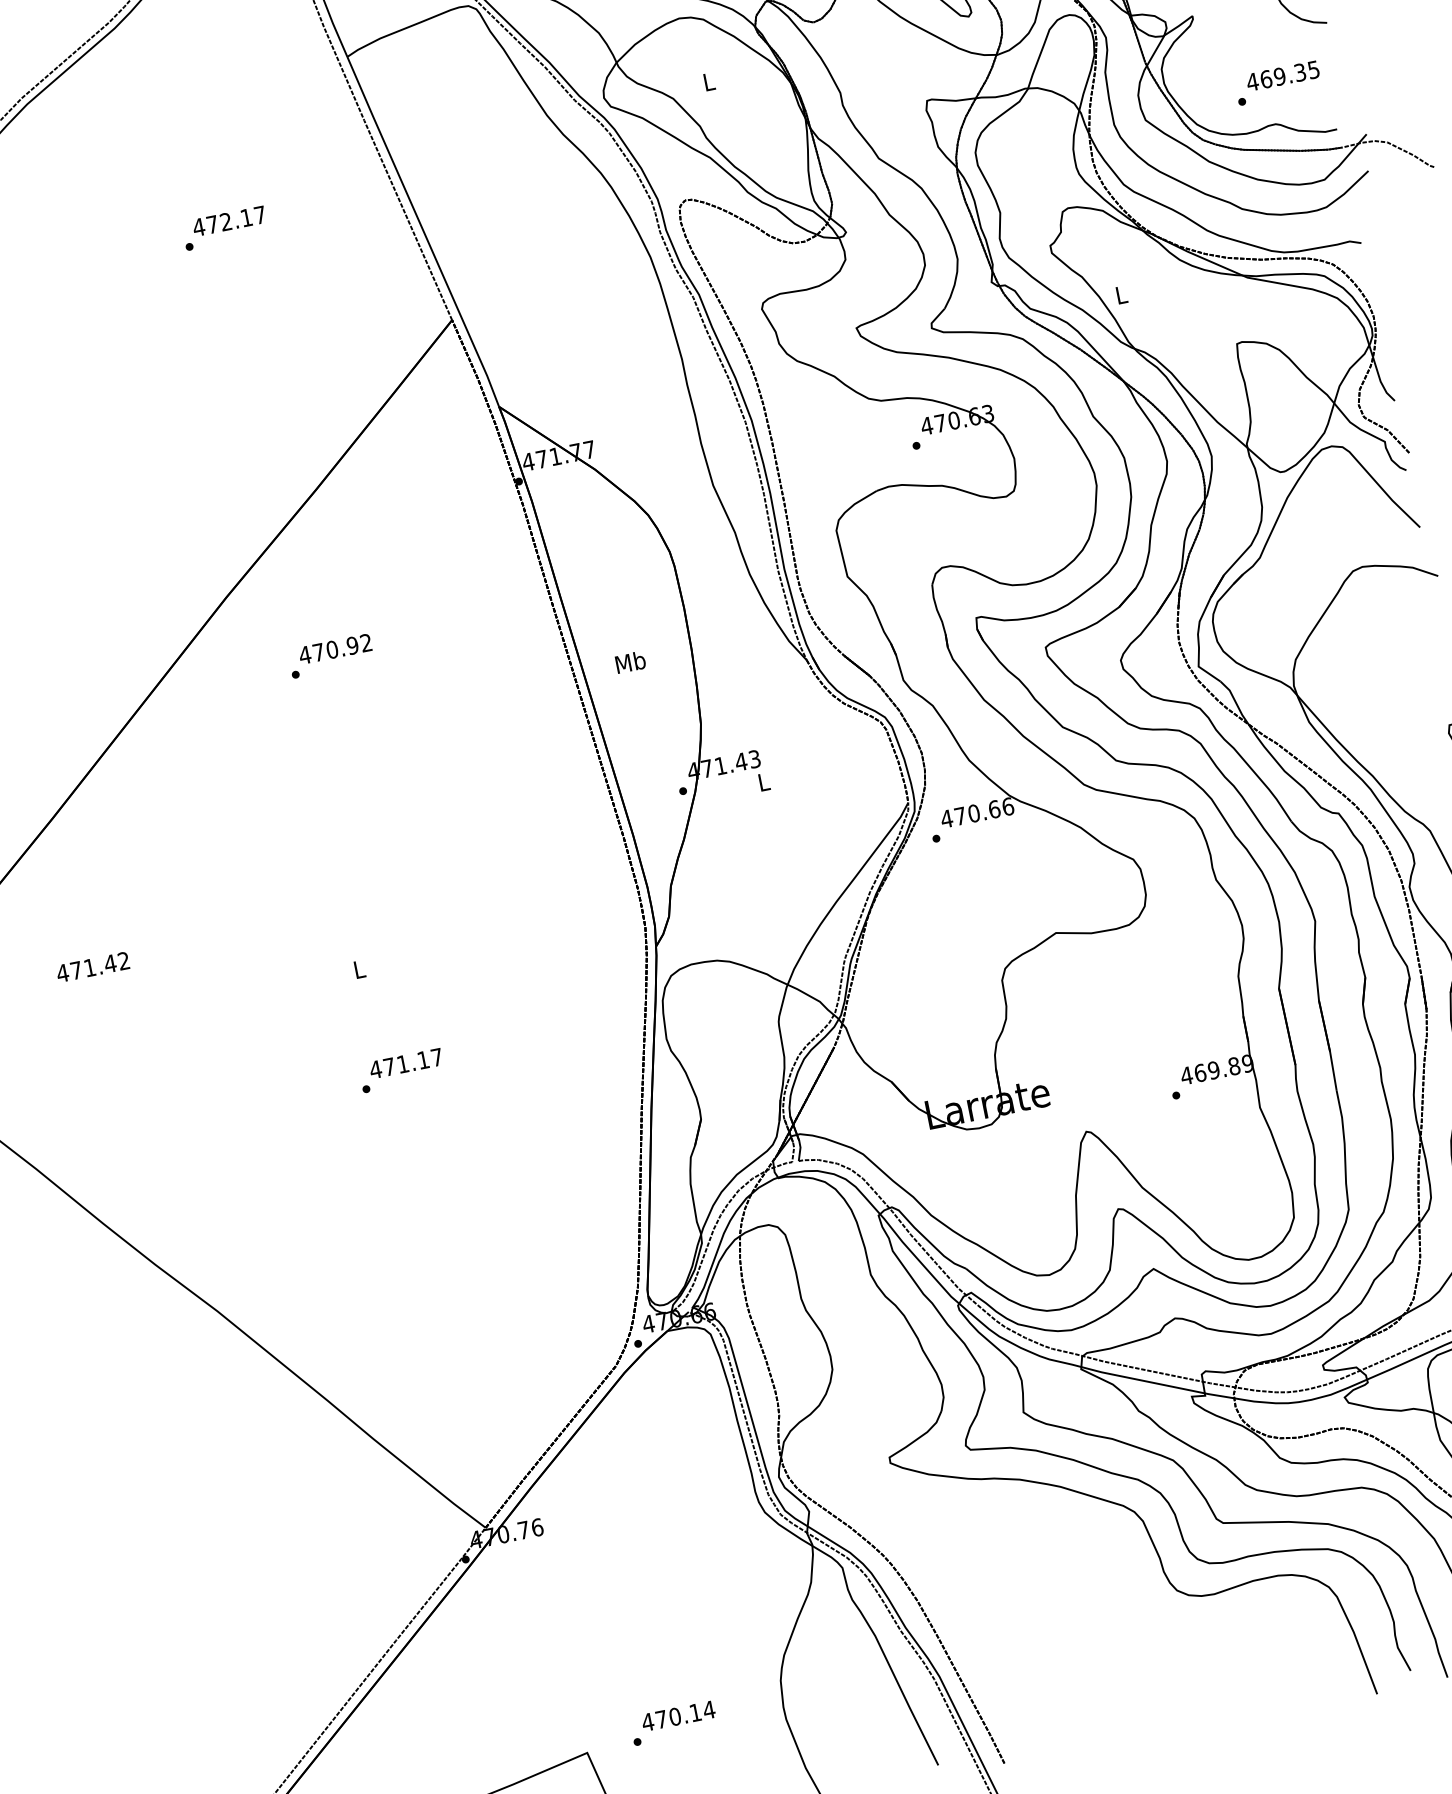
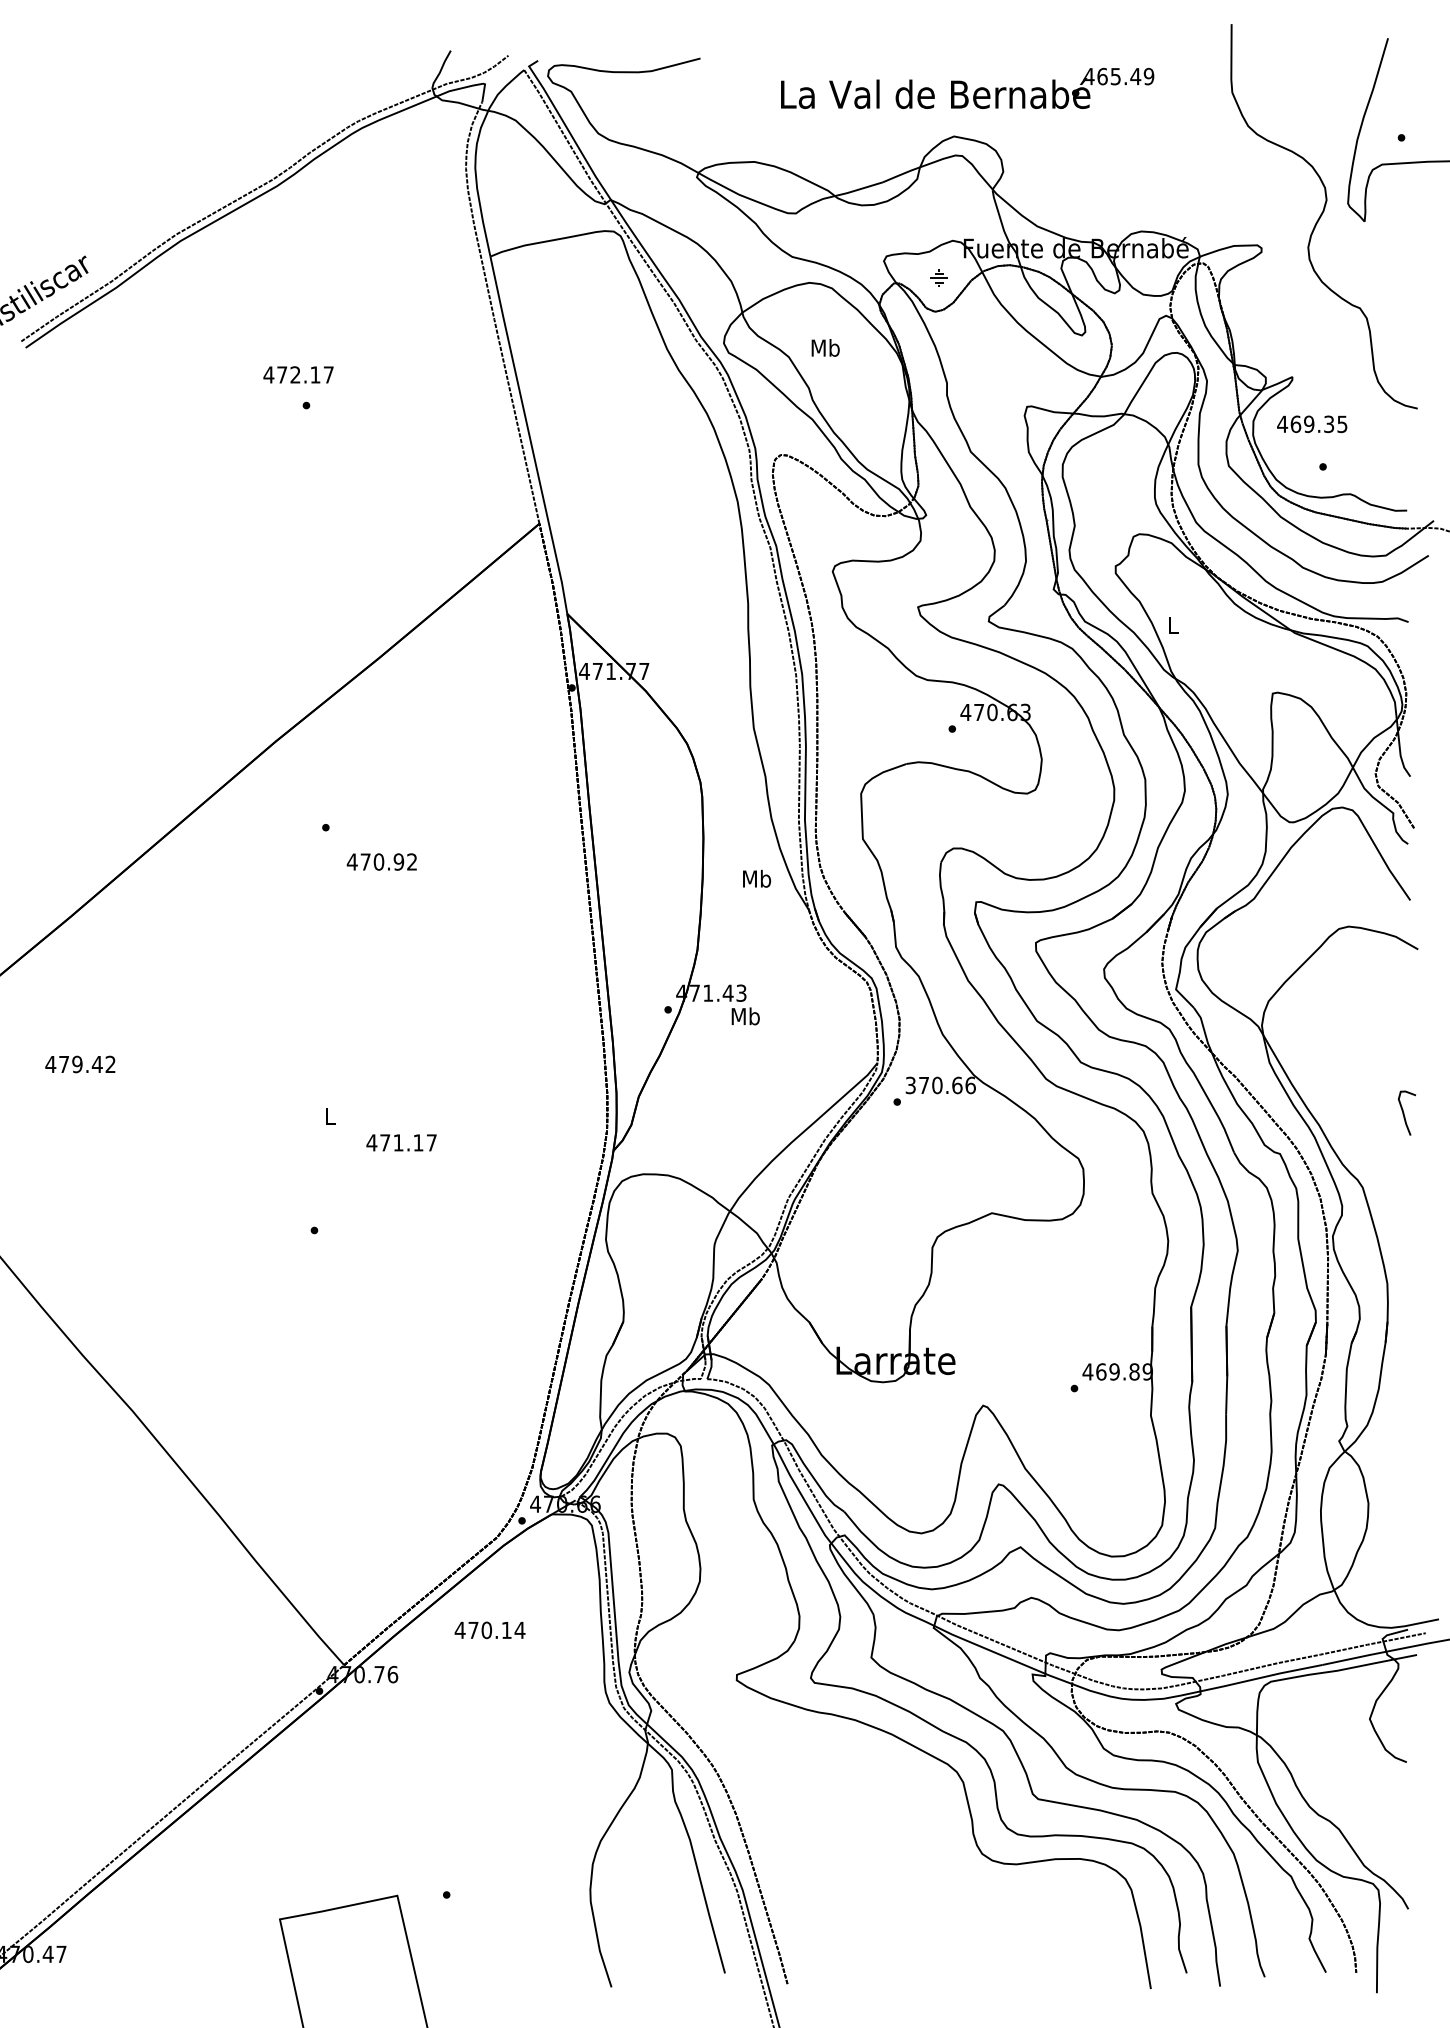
text: (1283, 76) -> (1312, 424), moved
text: (708, 81) -> (825, 347), L -> Mb
text: (229, 220) -> (298, 374), moved
text: (334, 648) -> (381, 861), moved
text: (631, 661) -> (757, 878), moved
text: (763, 782) -> (745, 1016), L -> Mb
text: (946, 819) -> (910, 1085), 470.66 -> 370.66
text: (90, 967) -> (77, 1064), 471.42 -> 479.42
text: (405, 1063) -> (401, 1142), moved
text: (677, 1716) -> (489, 1630), moved

